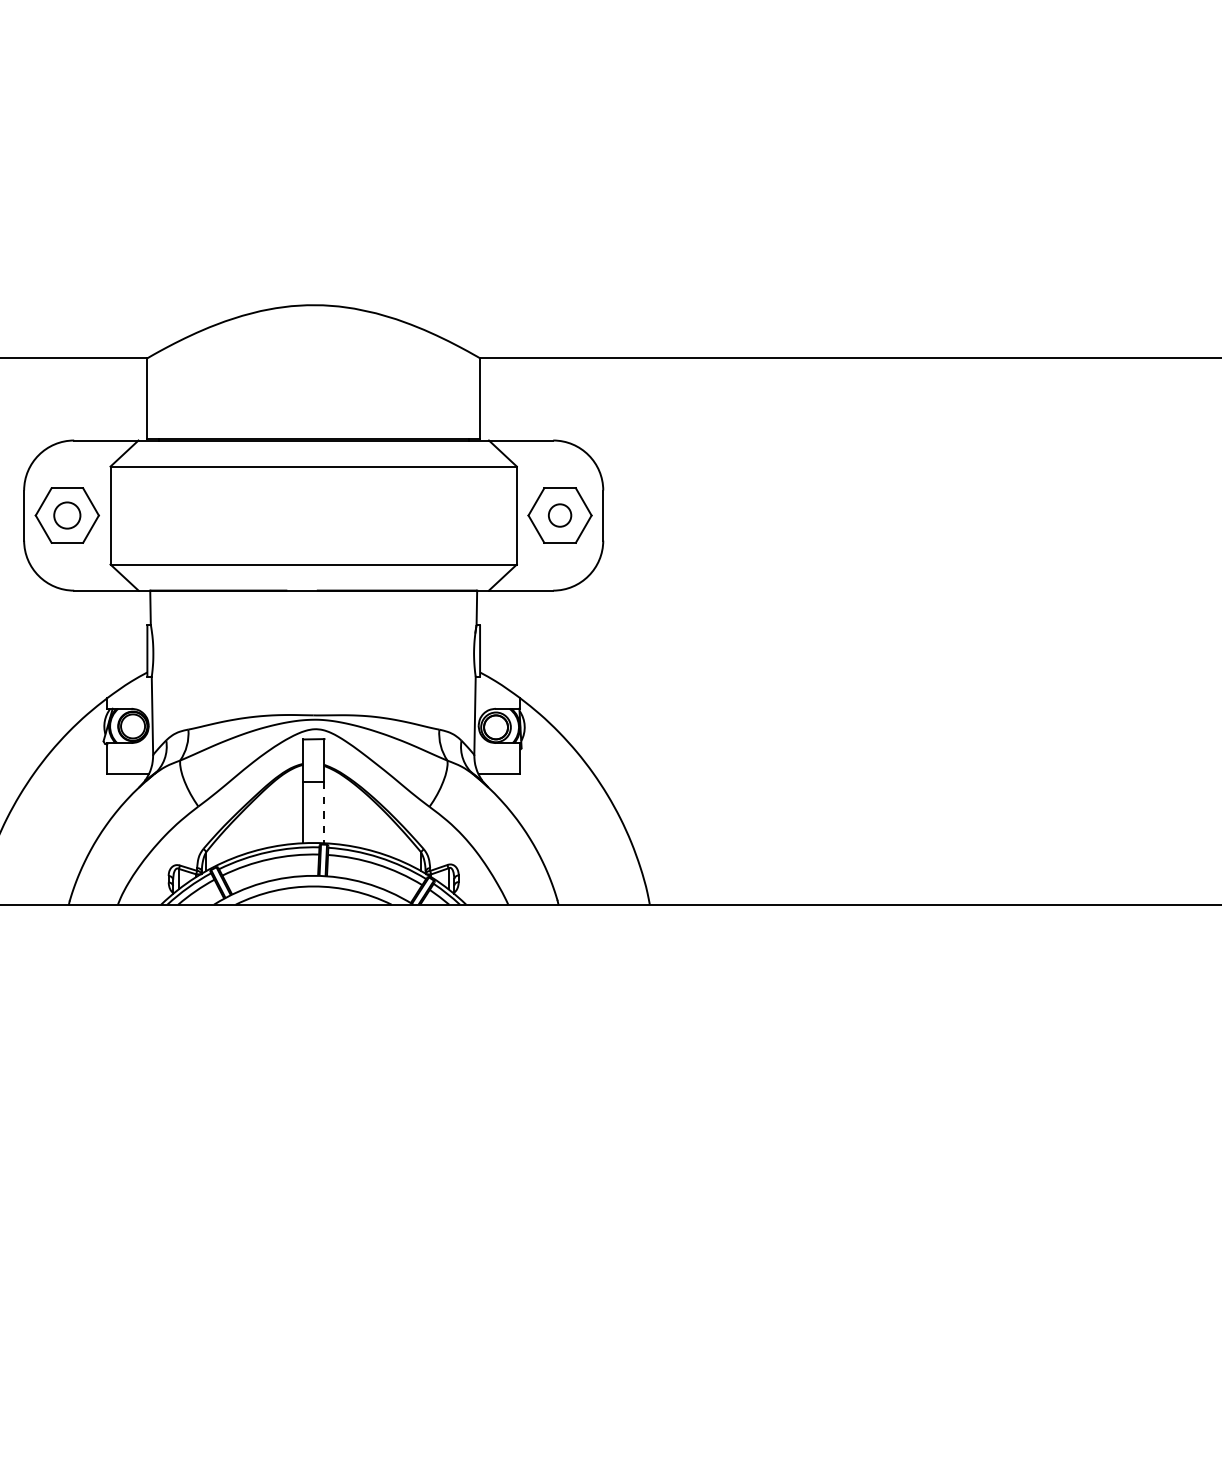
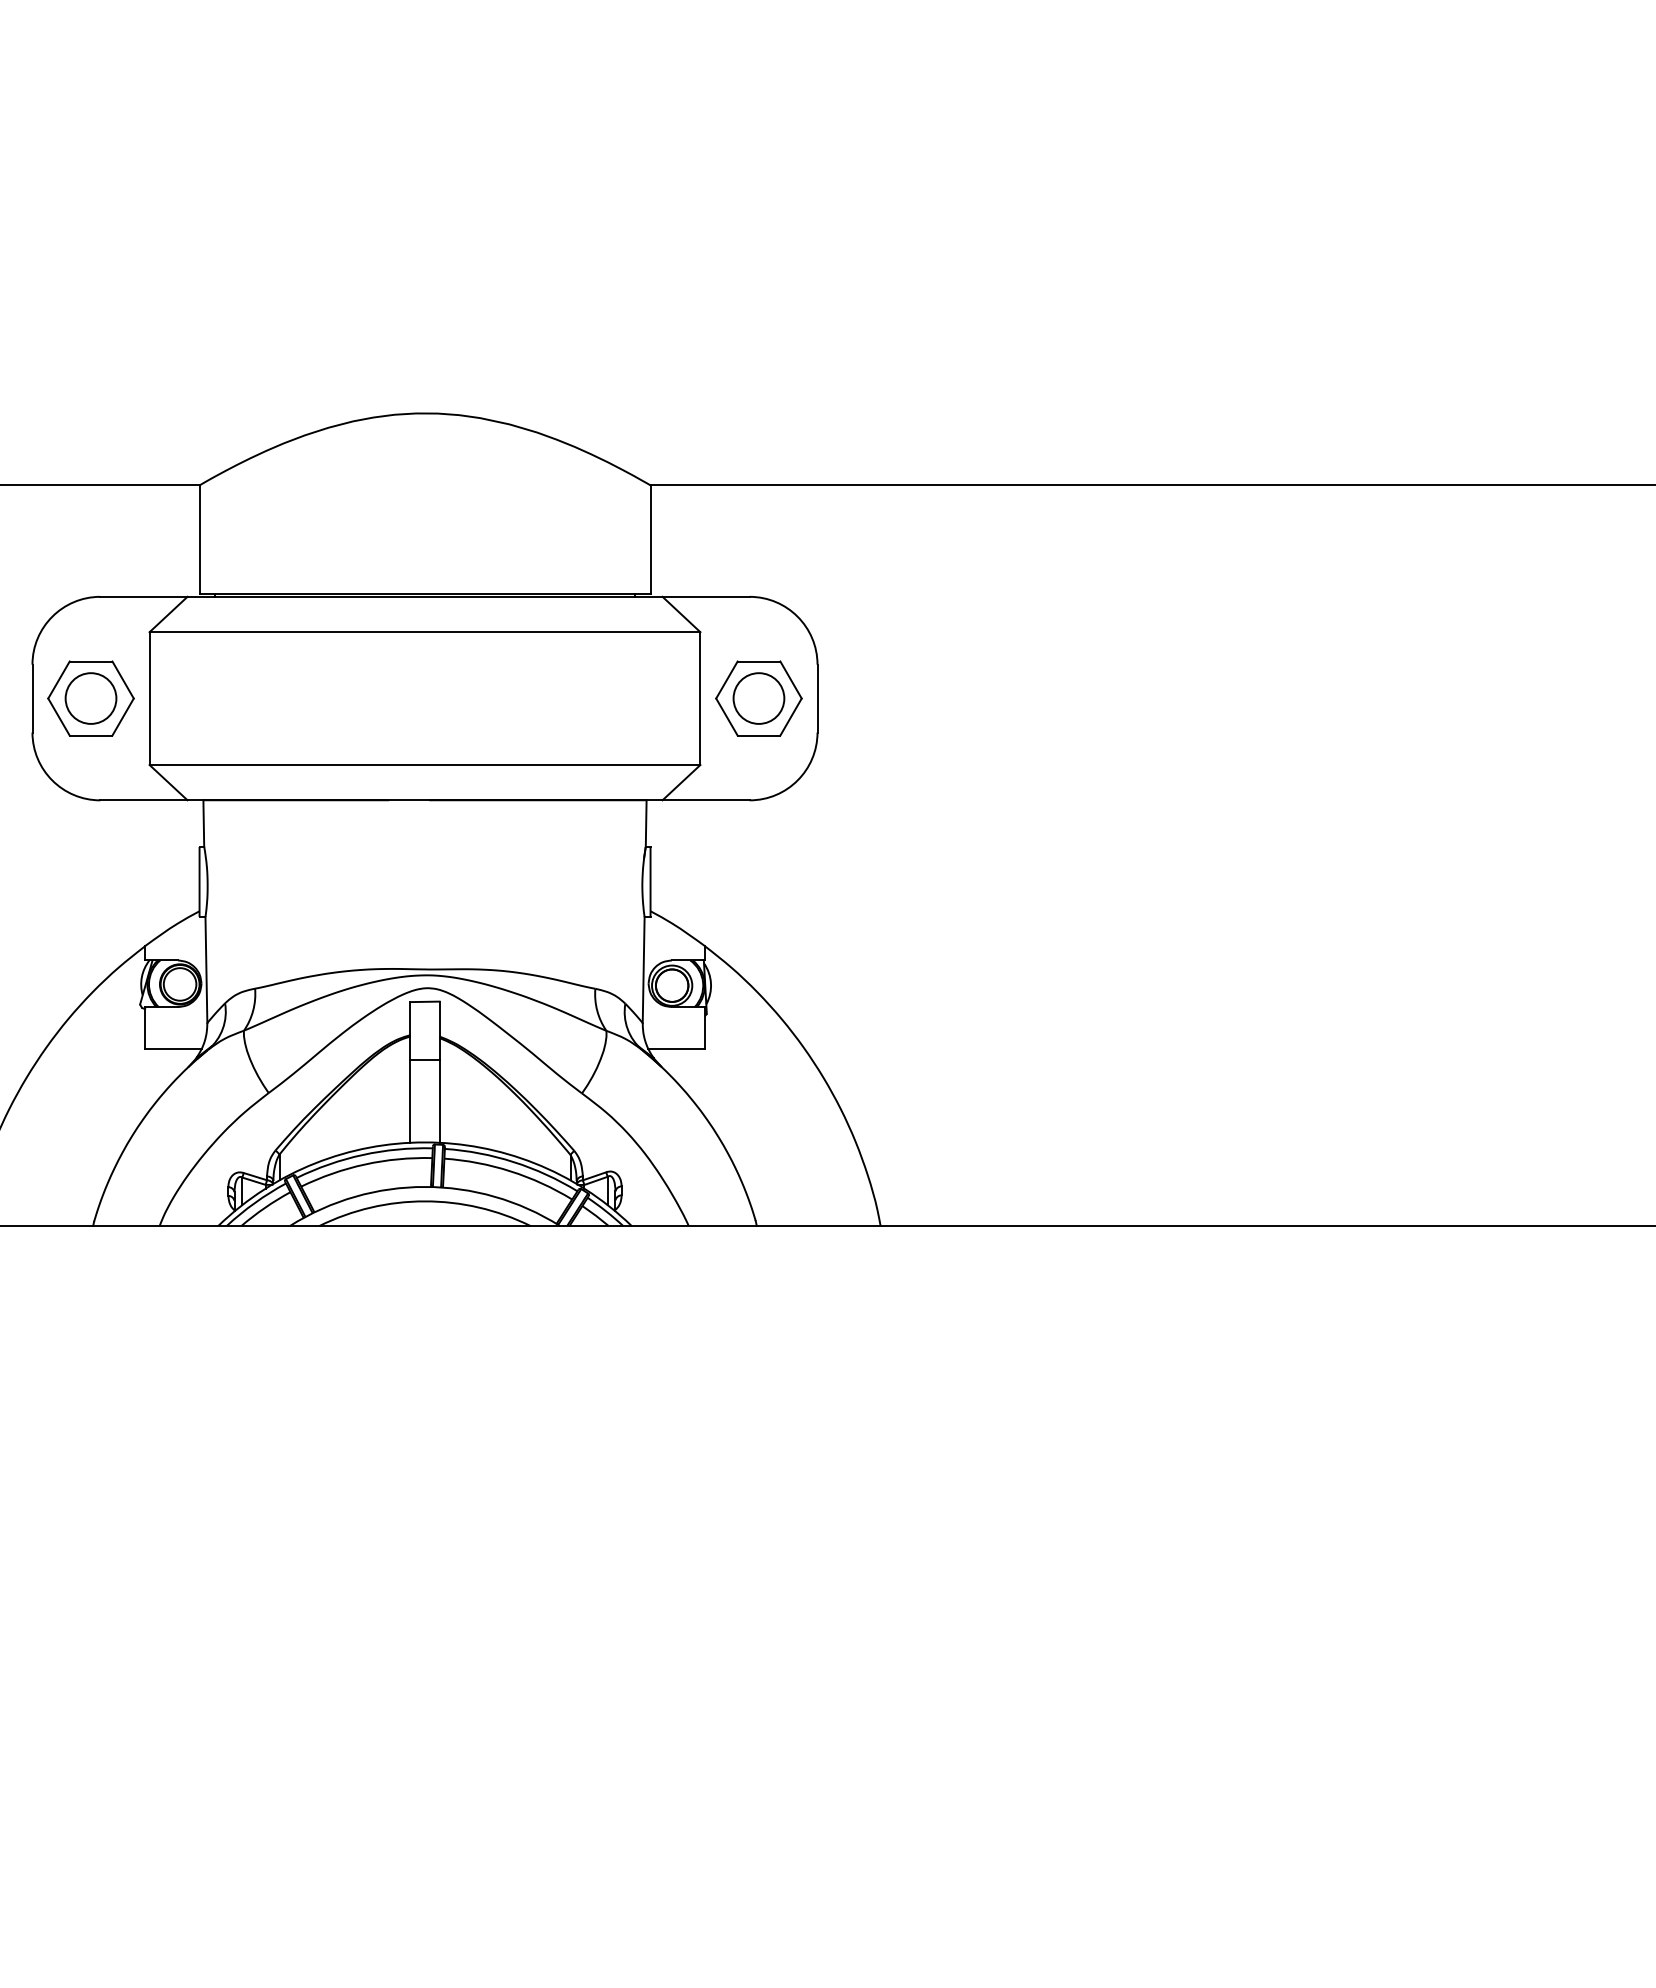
circle: (66, 515) -> (90, 698), size x1.43
circle: (559, 515) -> (758, 698), size x1.67
line: (324, 812) -> (439, 1101), dashed -> solid

